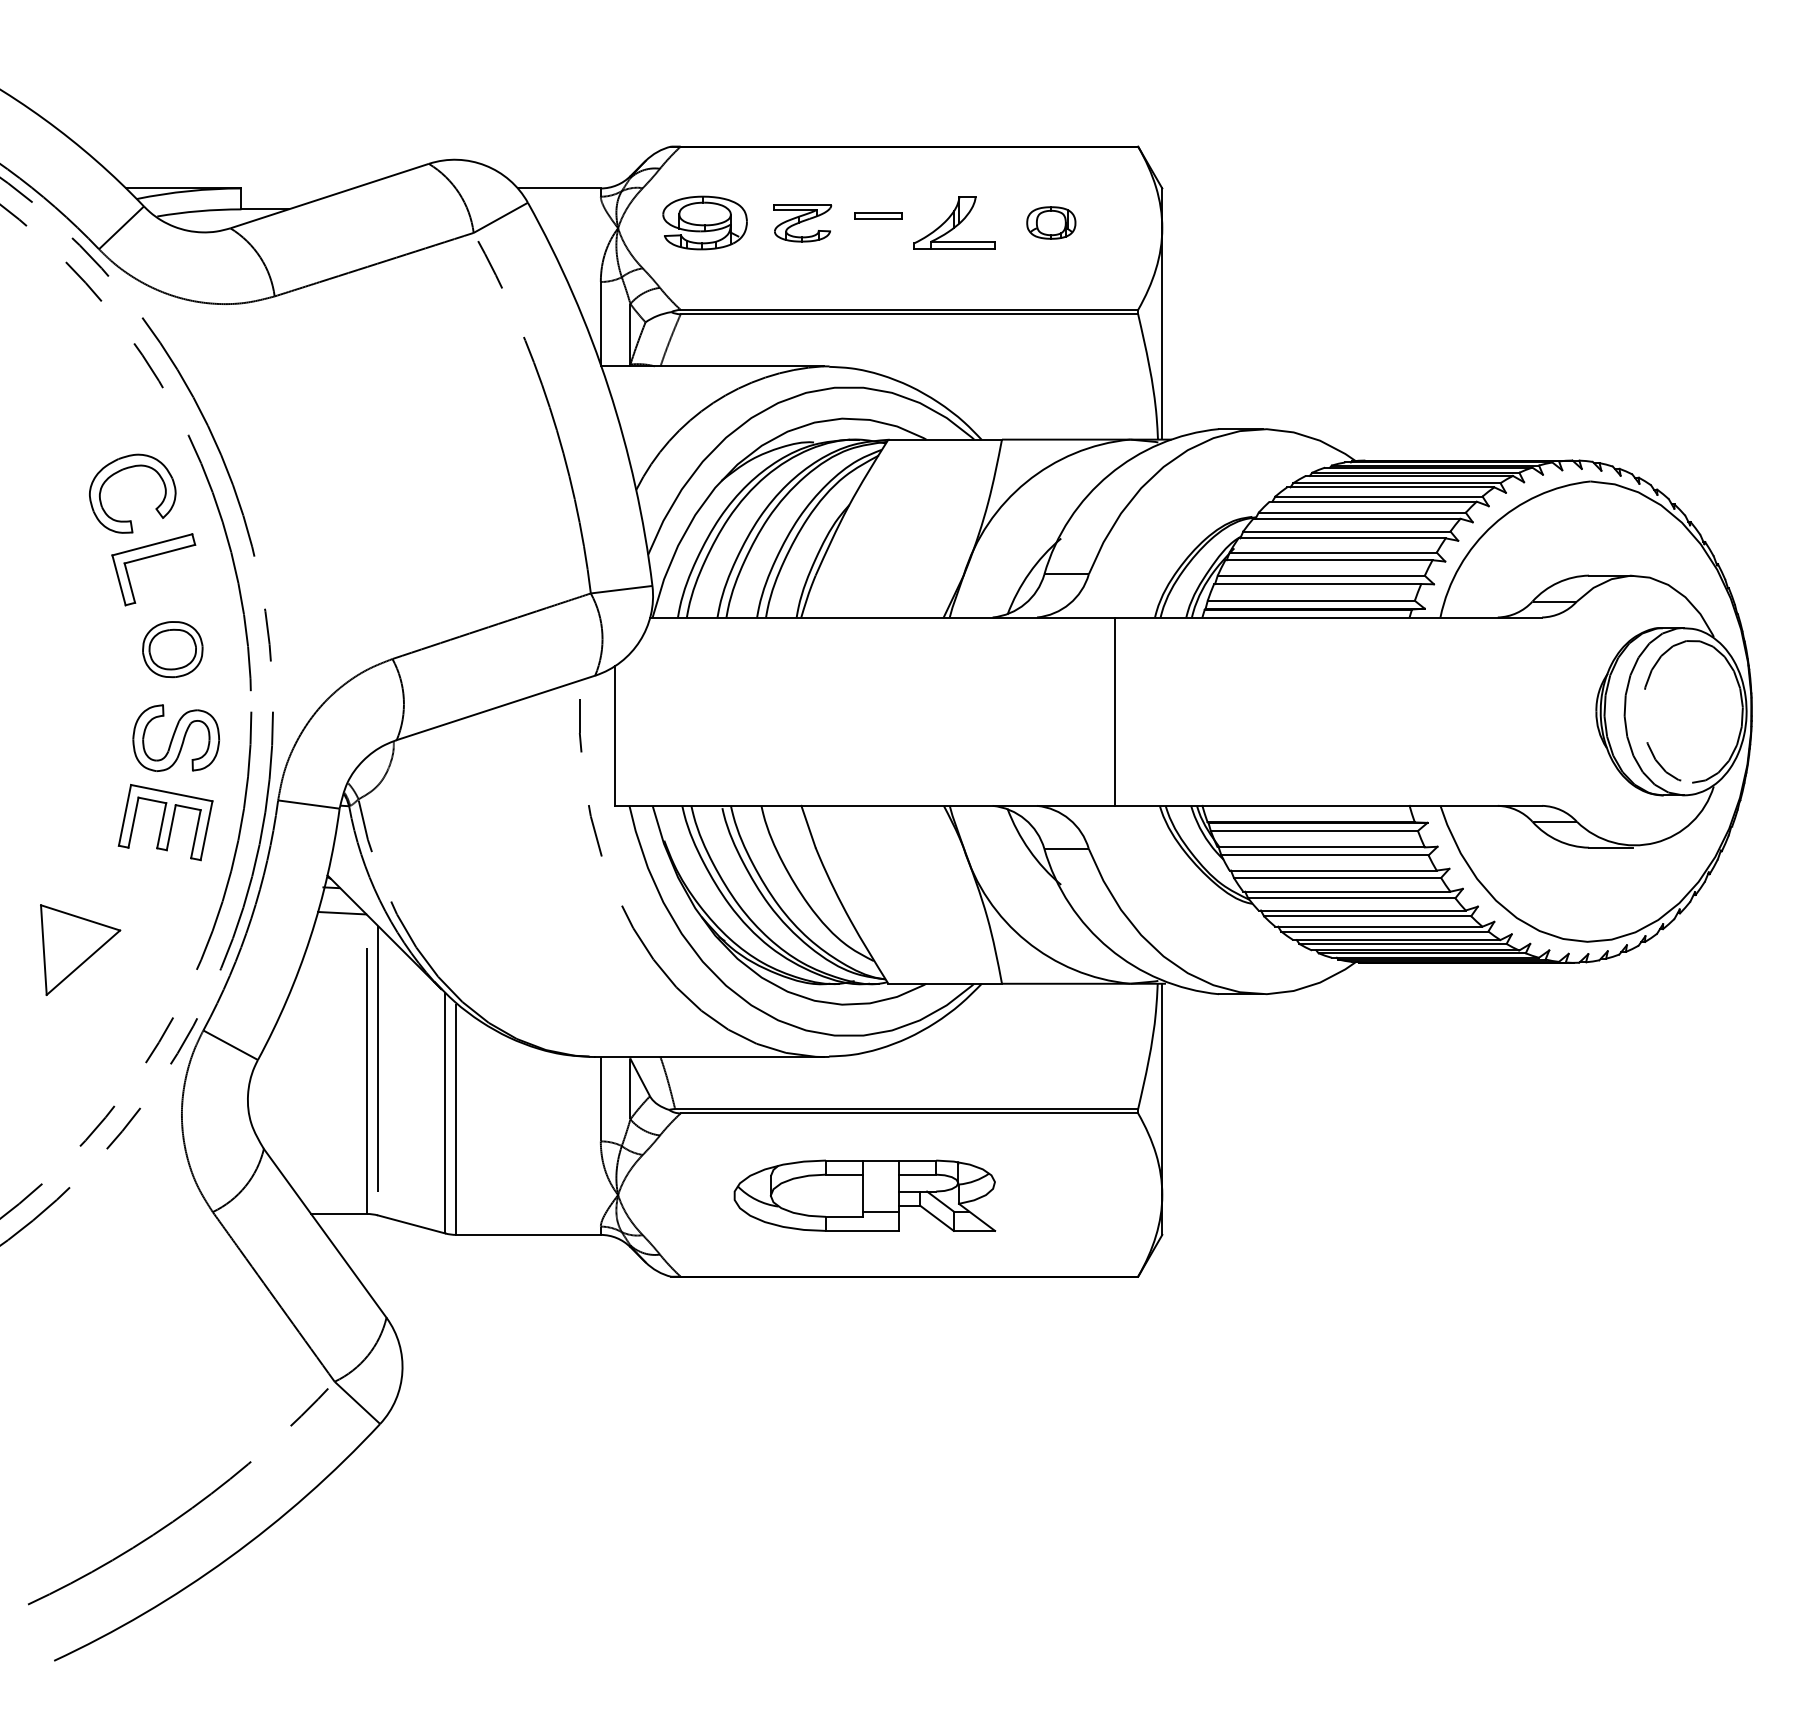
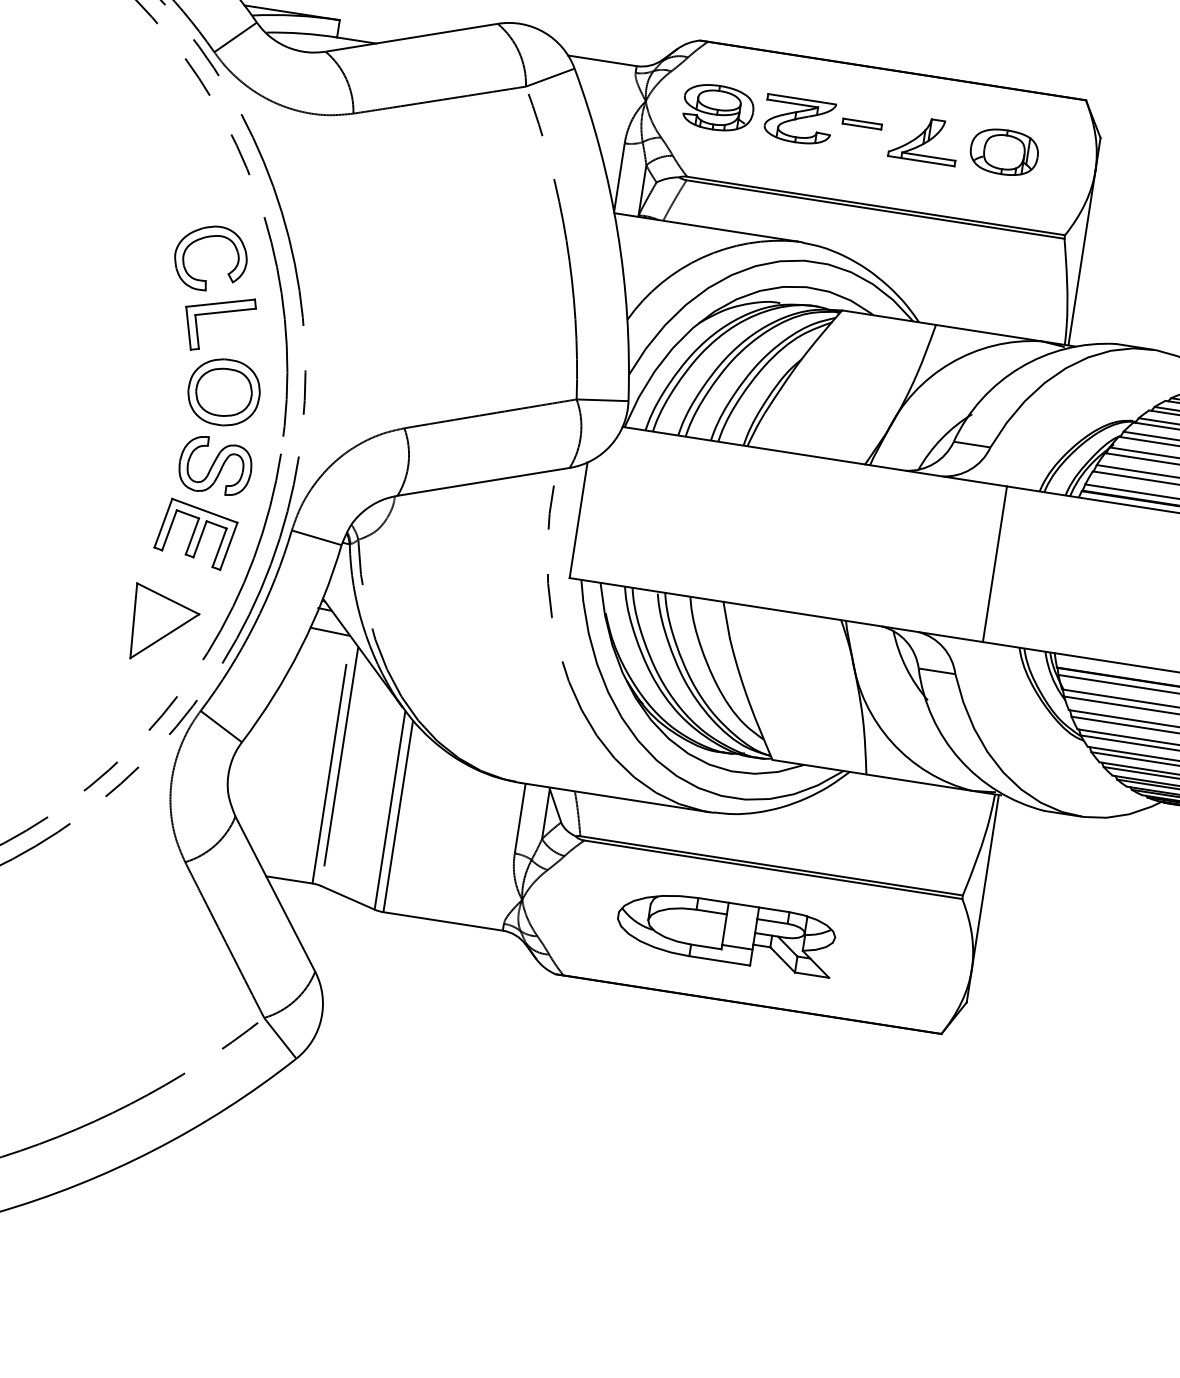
part: (1051, 222) -> (1004, 151), size x1.67
part: (802, 223) -> (798, 120), size x1.43
part: (172, 649) -> (223, 392), size x1.43
part: (80, 949) -> (164, 624), moved

